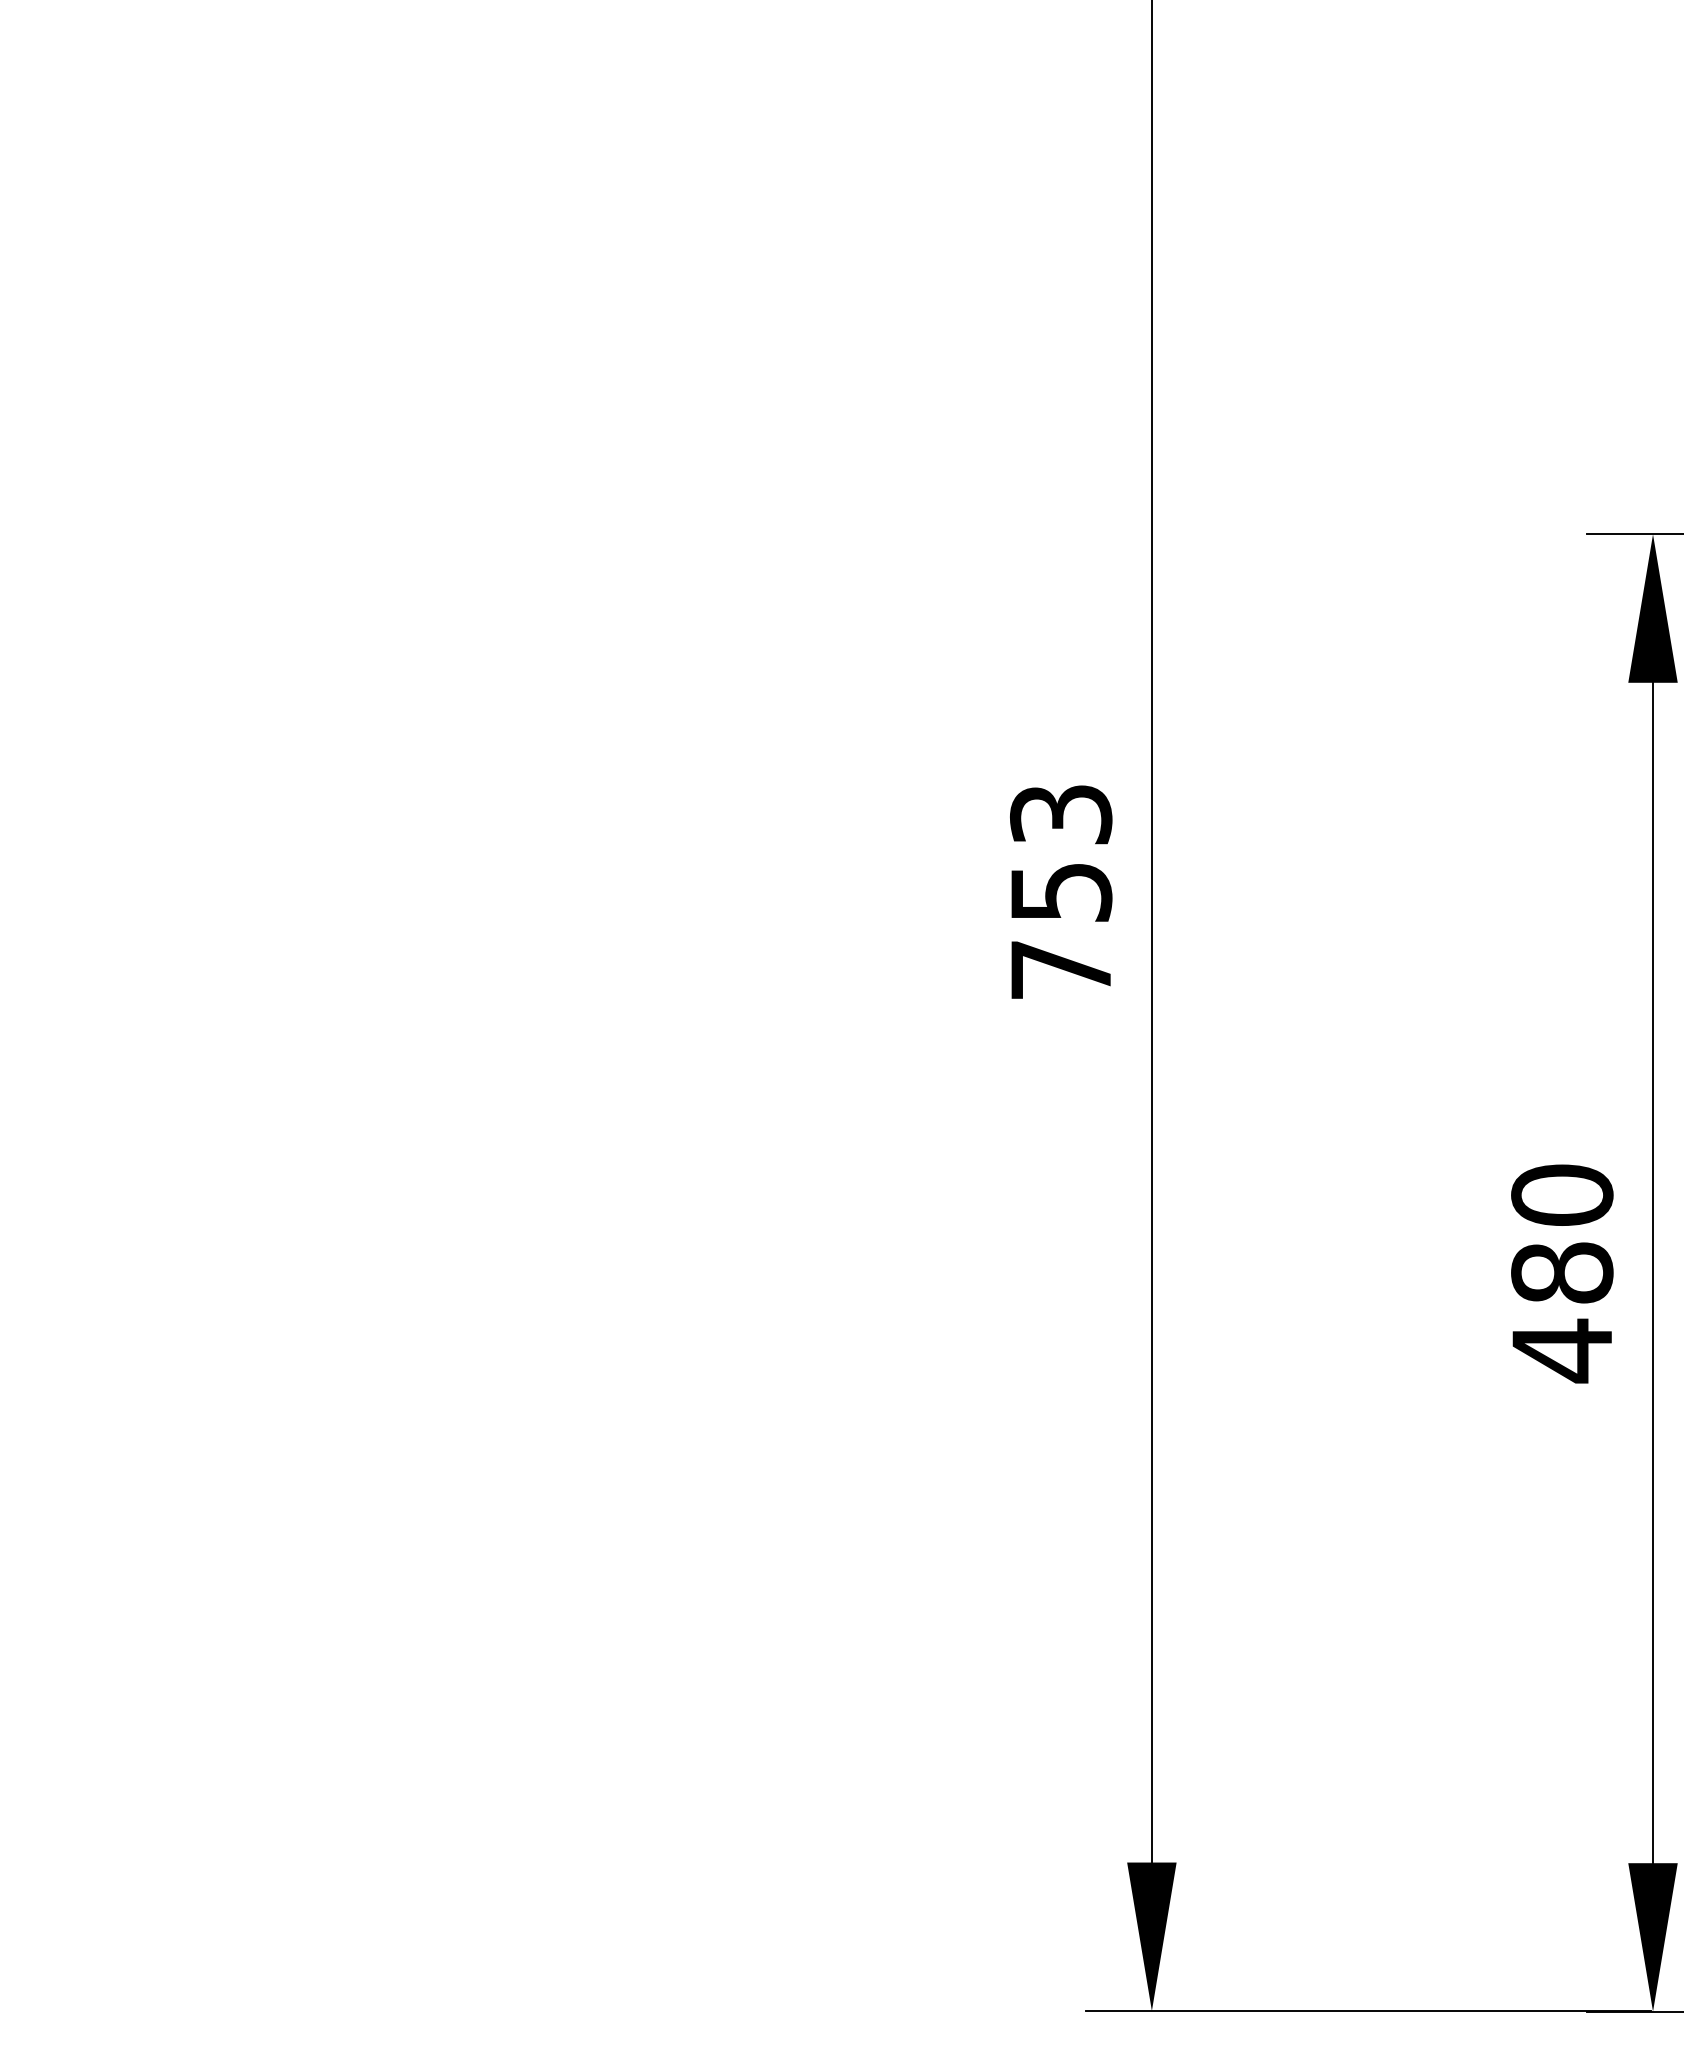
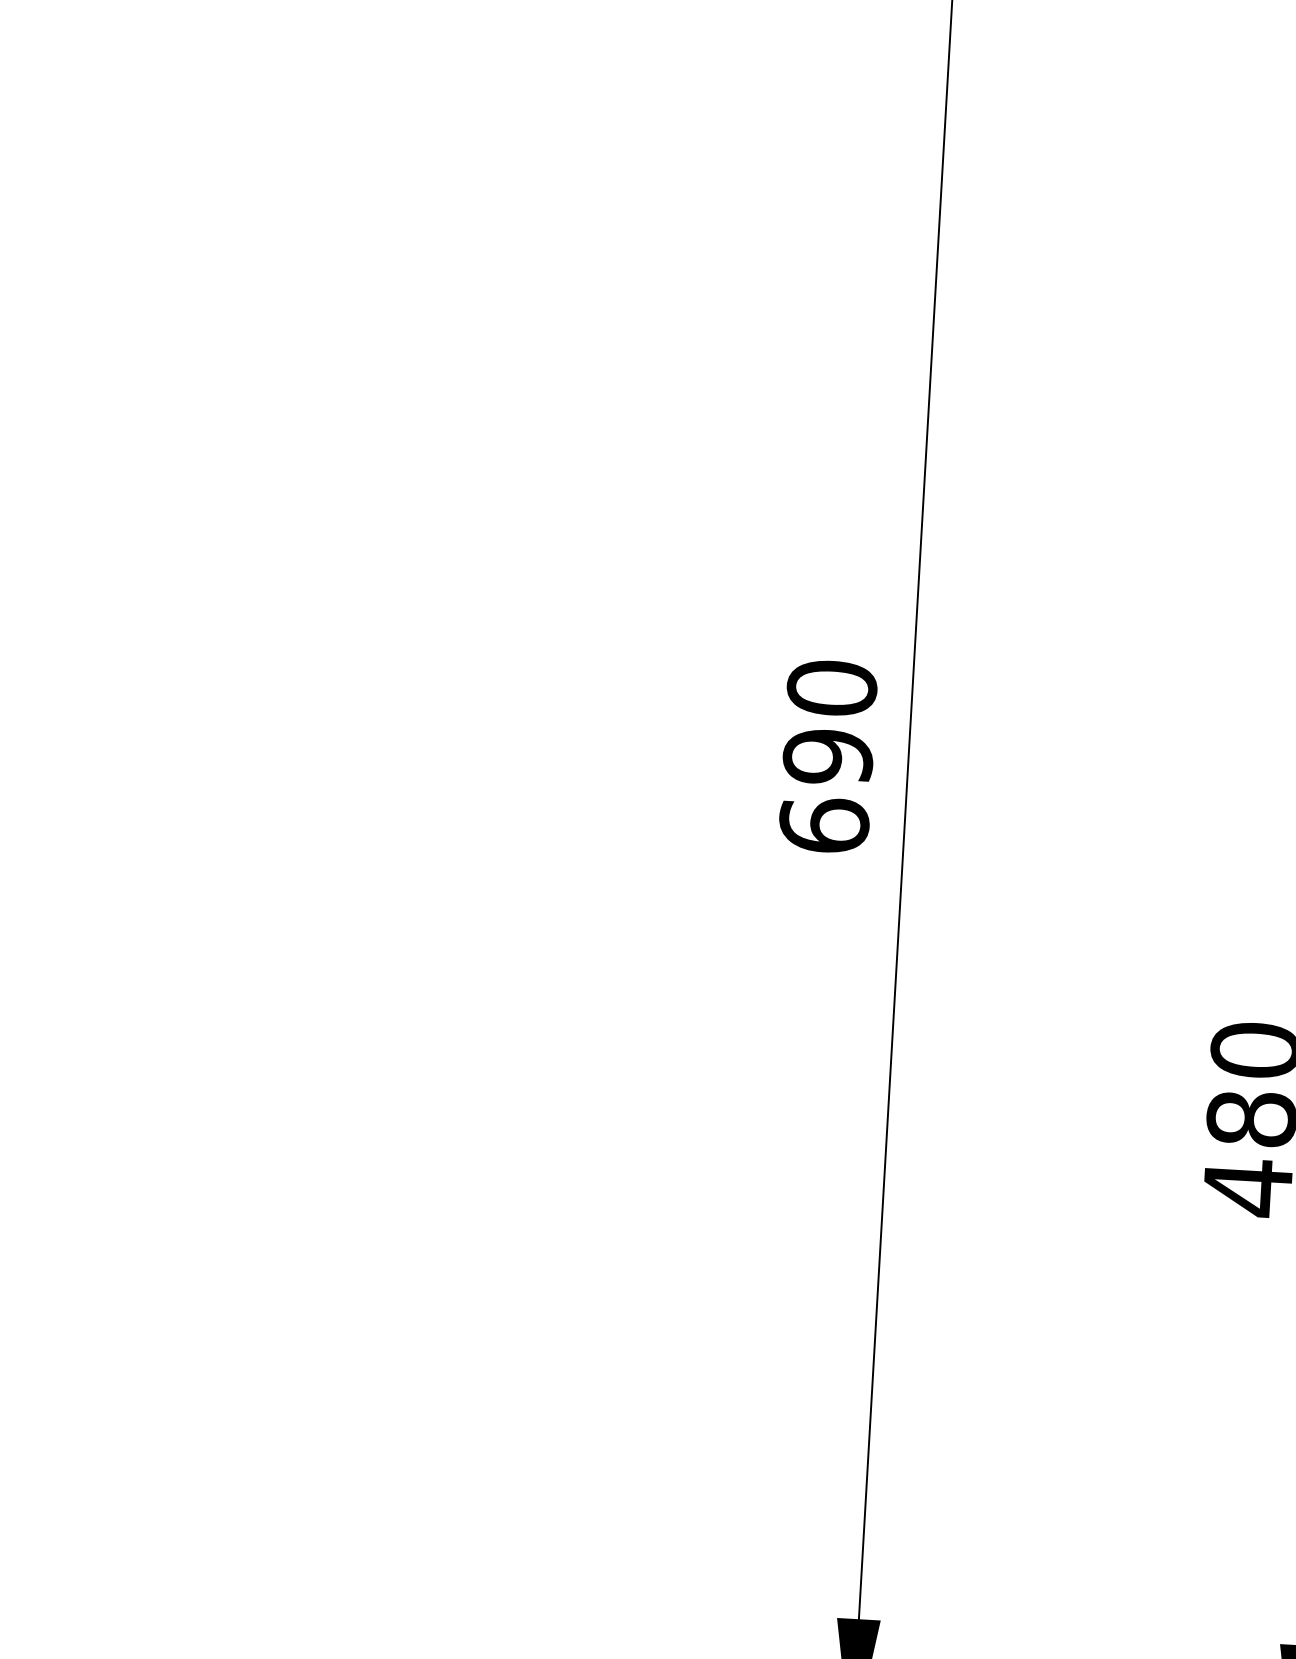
text: (1061, 891) -> (828, 756), 753 -> 690

